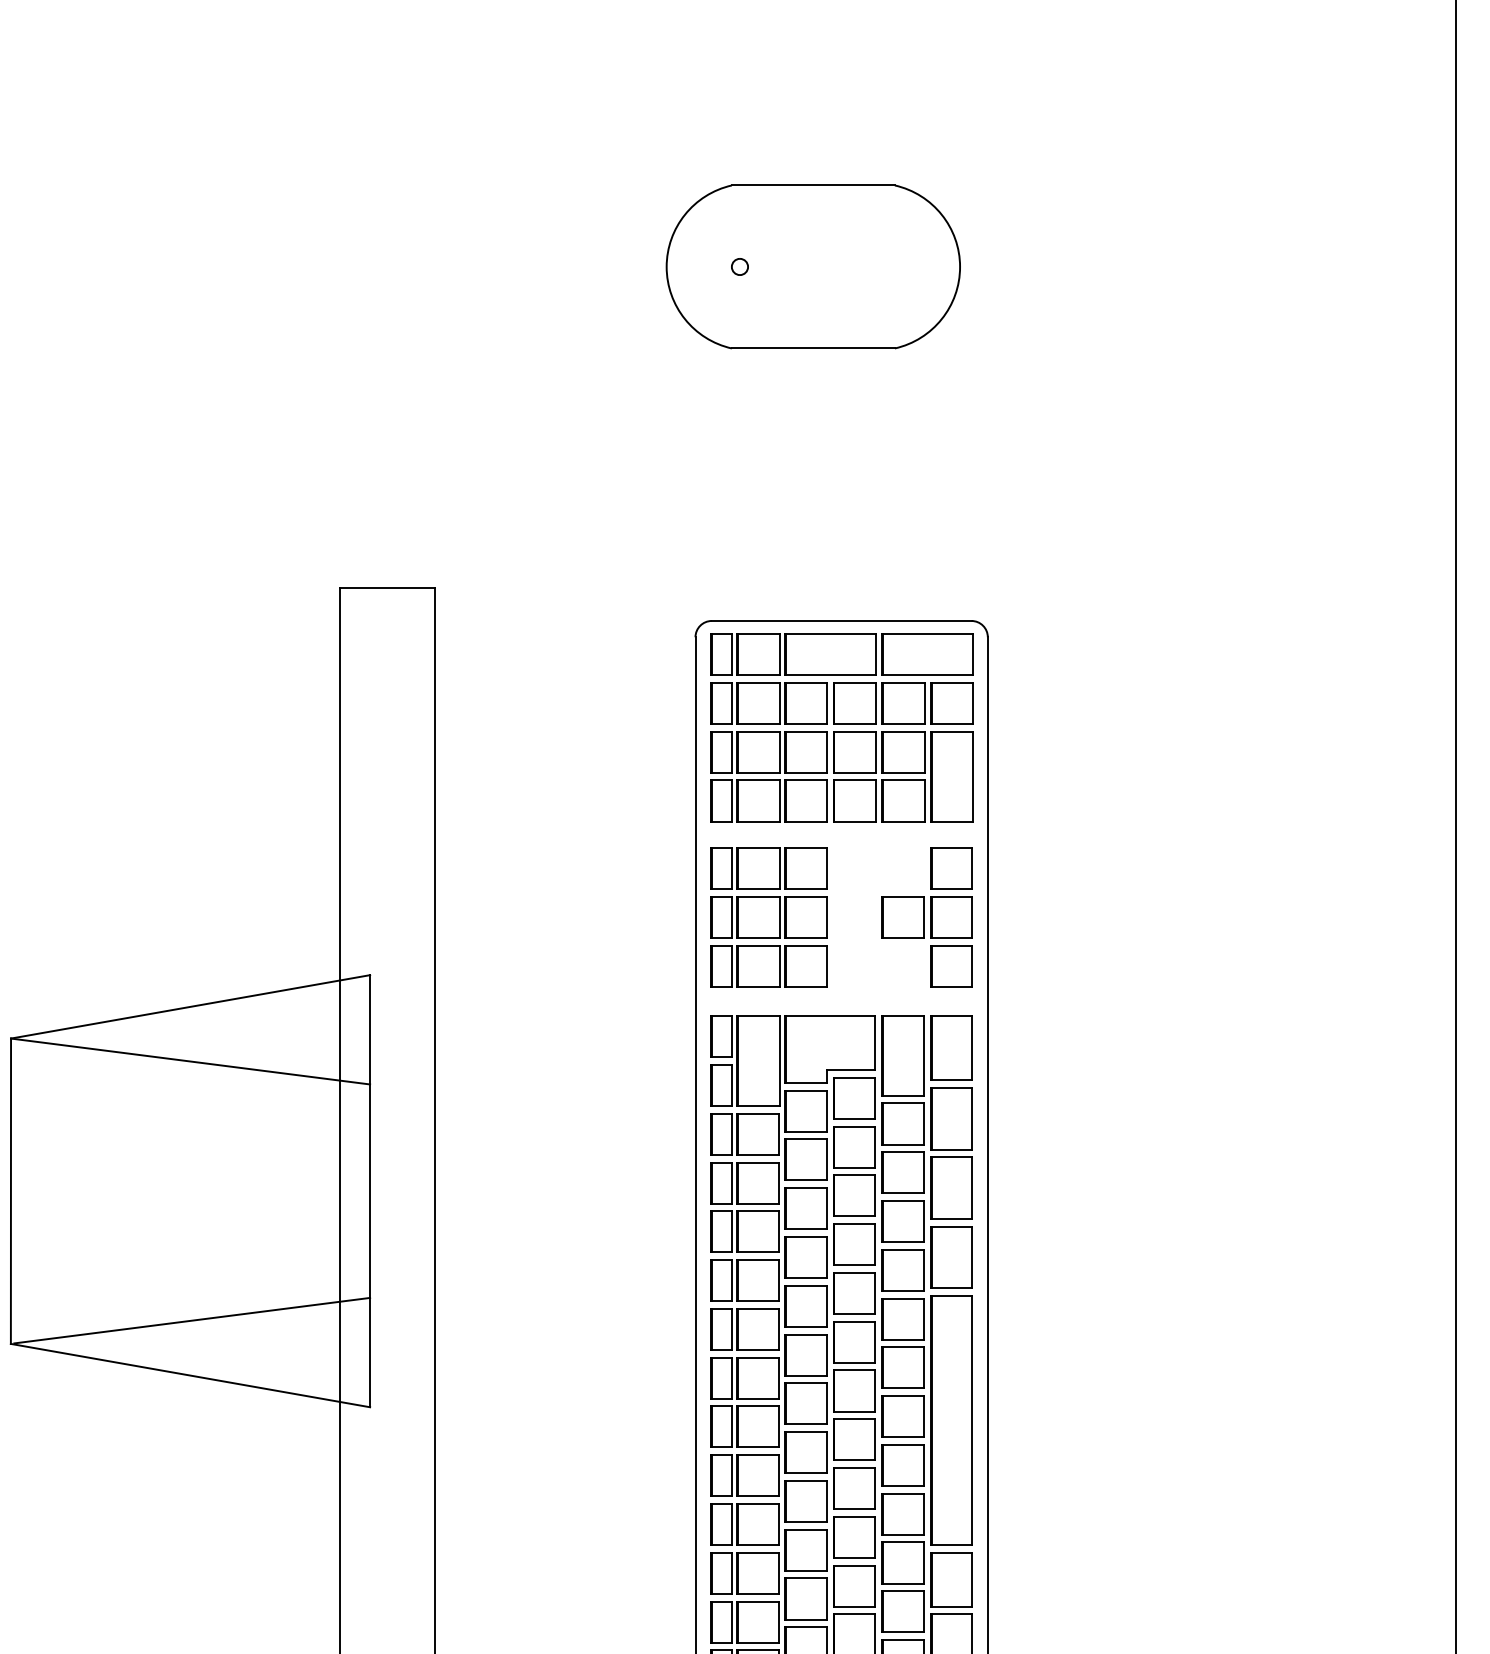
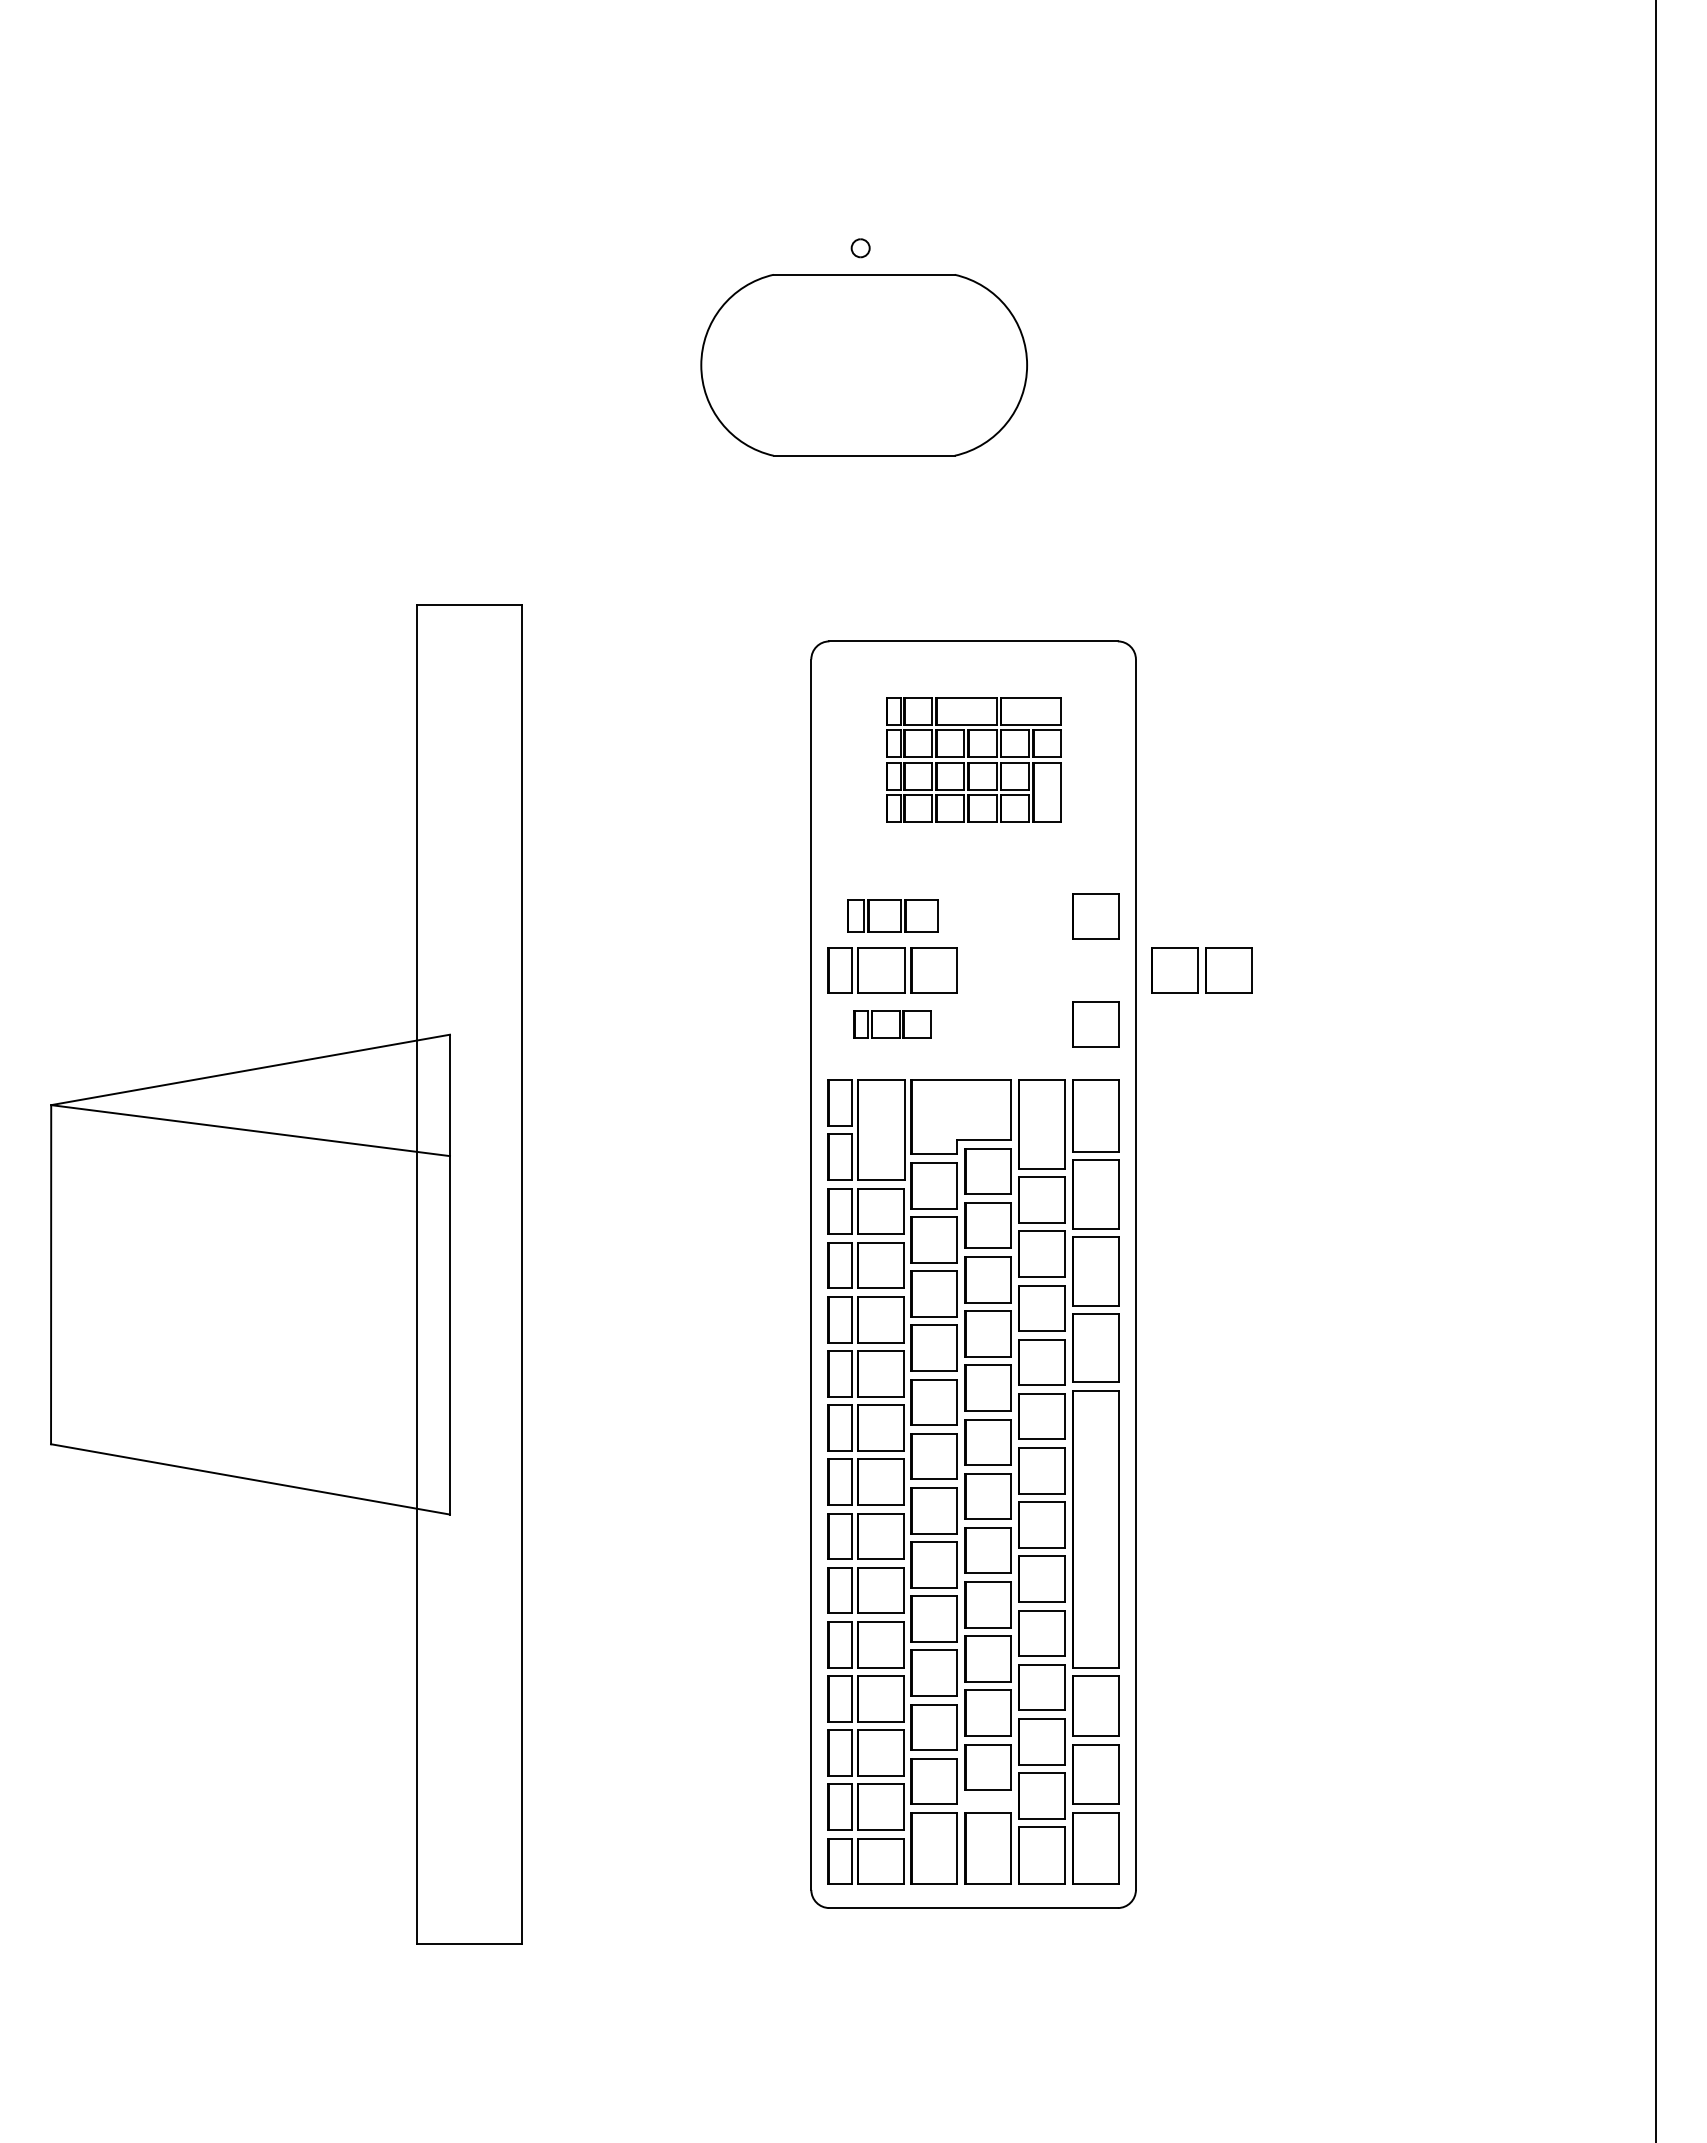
part: (812, 267) -> (863, 365), moved
part: (841, 727) -> (973, 759), size x0.6
part: (768, 868) -> (892, 916), size x0.7
part: (927, 917) -> (1201, 970), moved
part: (768, 965) -> (892, 1024), size x0.6
line: (191, 1320) -> (251, 1418), removed

